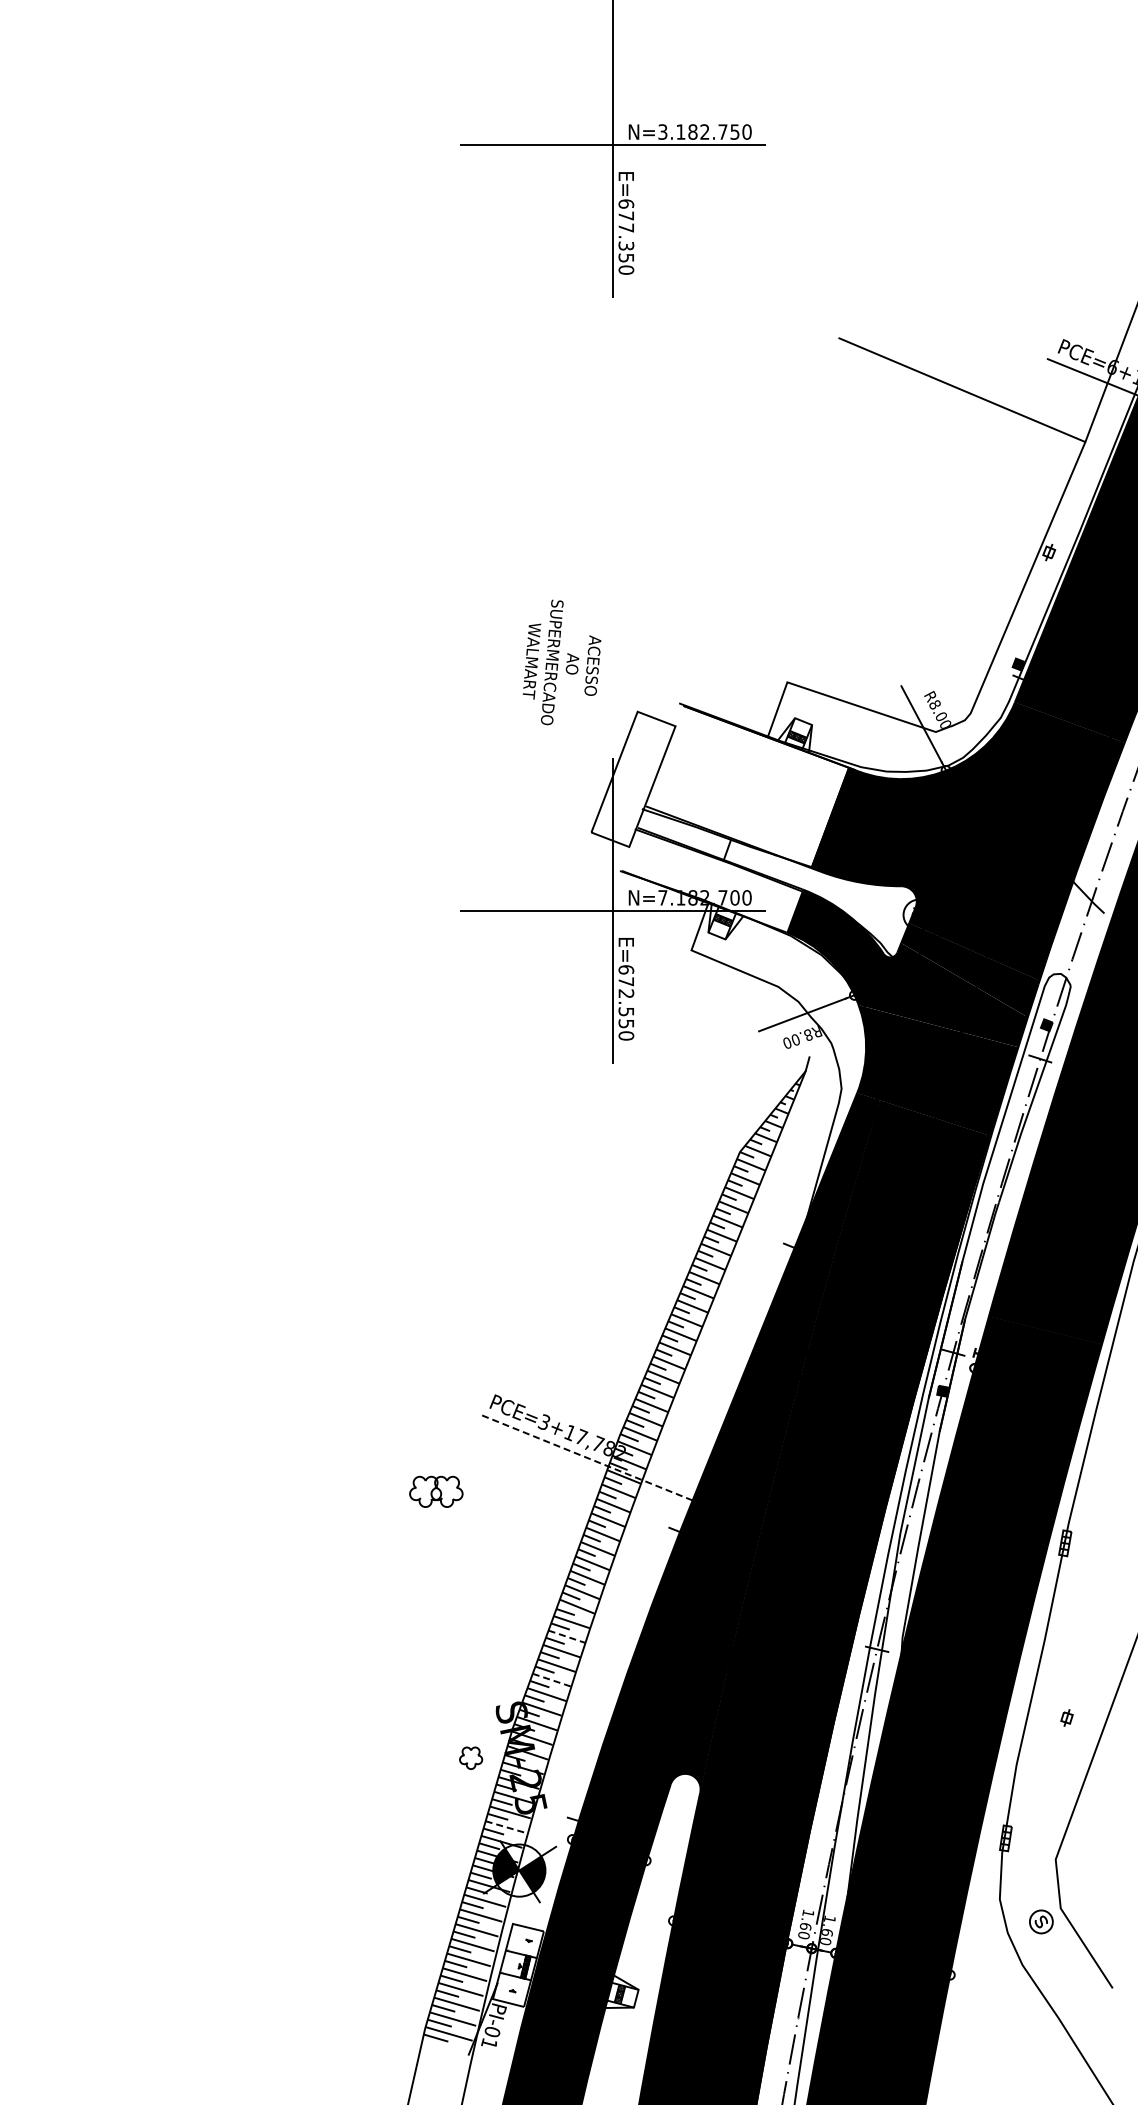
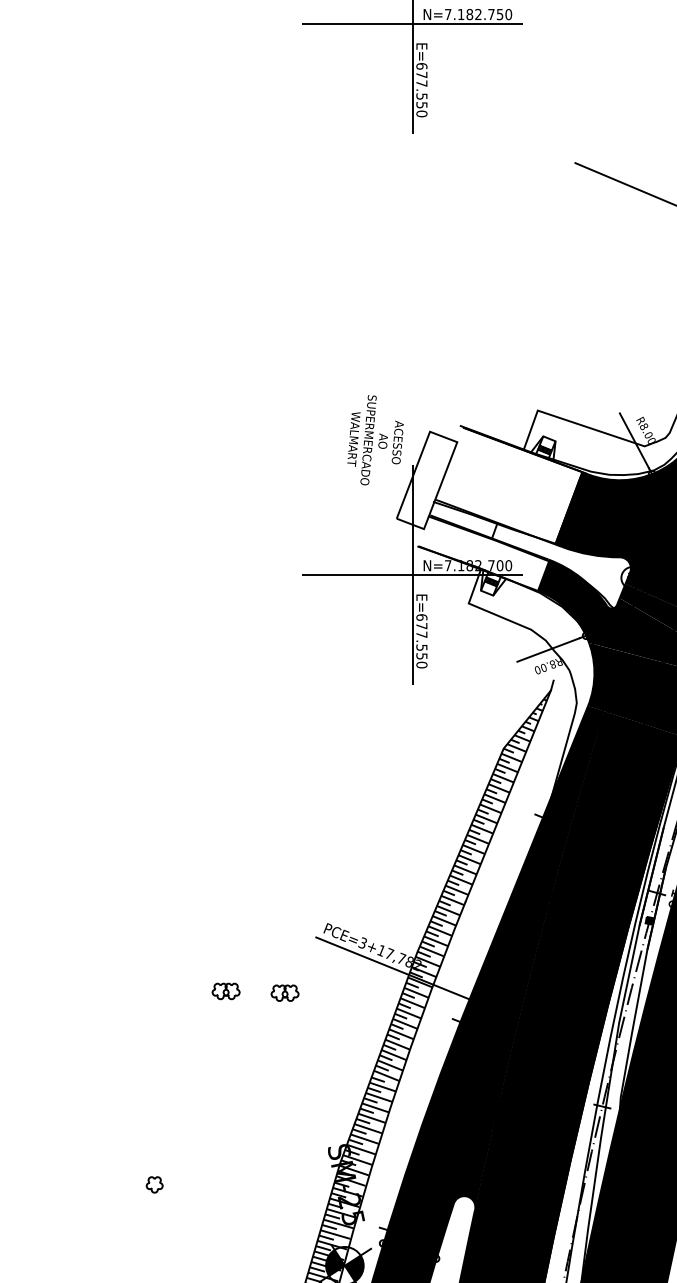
text: (662, 131) -> (447, 14), N=3.182.750 -> N=7.182.750
text: (626, 246) -> (421, 96), E=677.350 -> E=677.550
text: (561, 662) -> (375, 440), moved
text: (626, 993) -> (421, 634), E=672.550 -> E=677.550
line: (586, 1457) -> (393, 968), dashed -> solid
part: (353, 1489) -> (225, 991), added
part: (435, 1491) -> (284, 992), size x0.71
line: (567, 1636) -> (379, 1097), dashed -> solid
line: (552, 1680) -> (368, 1128), dashed -> solid
part: (471, 1757) -> (154, 1184), moved
line: (506, 1827) -> (335, 1234), dashed -> solid

